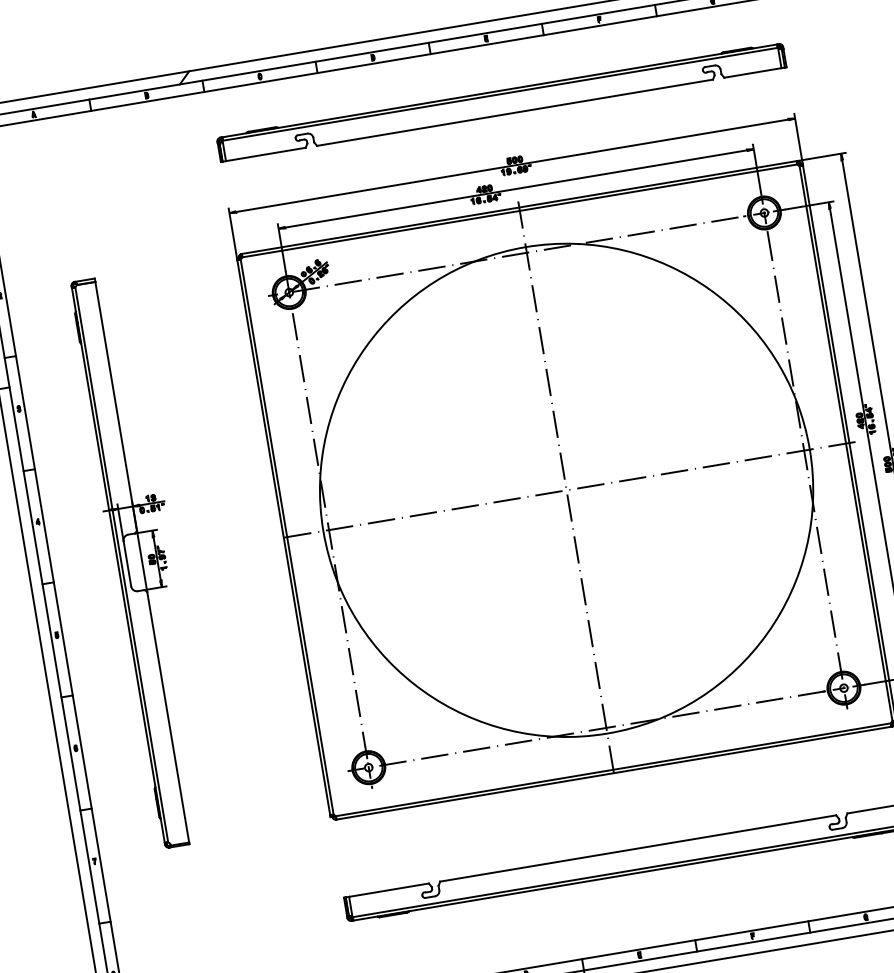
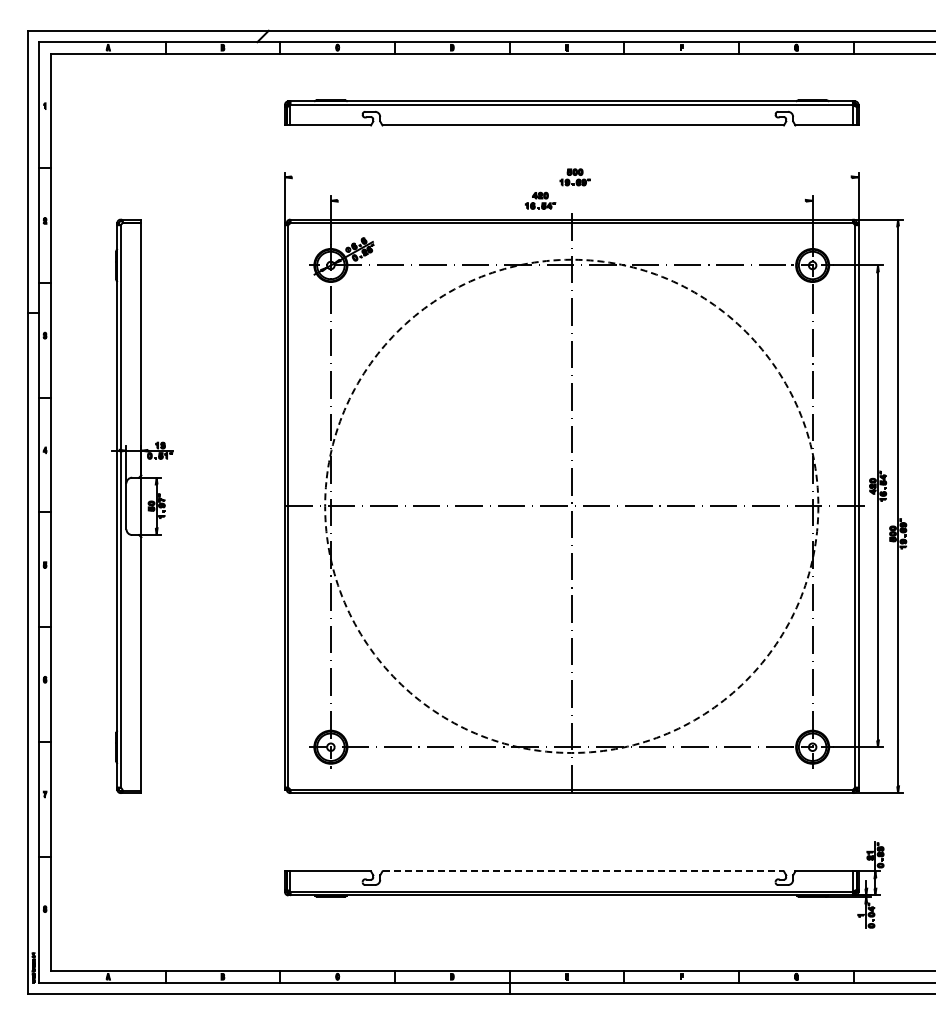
line: (512, 166) -> (571, 177), removed
line: (515, 188) -> (571, 200), removed
circle: (566, 489) -> (571, 505), solid -> dashed
line: (638, 848) -> (583, 871), solid -> dashed

